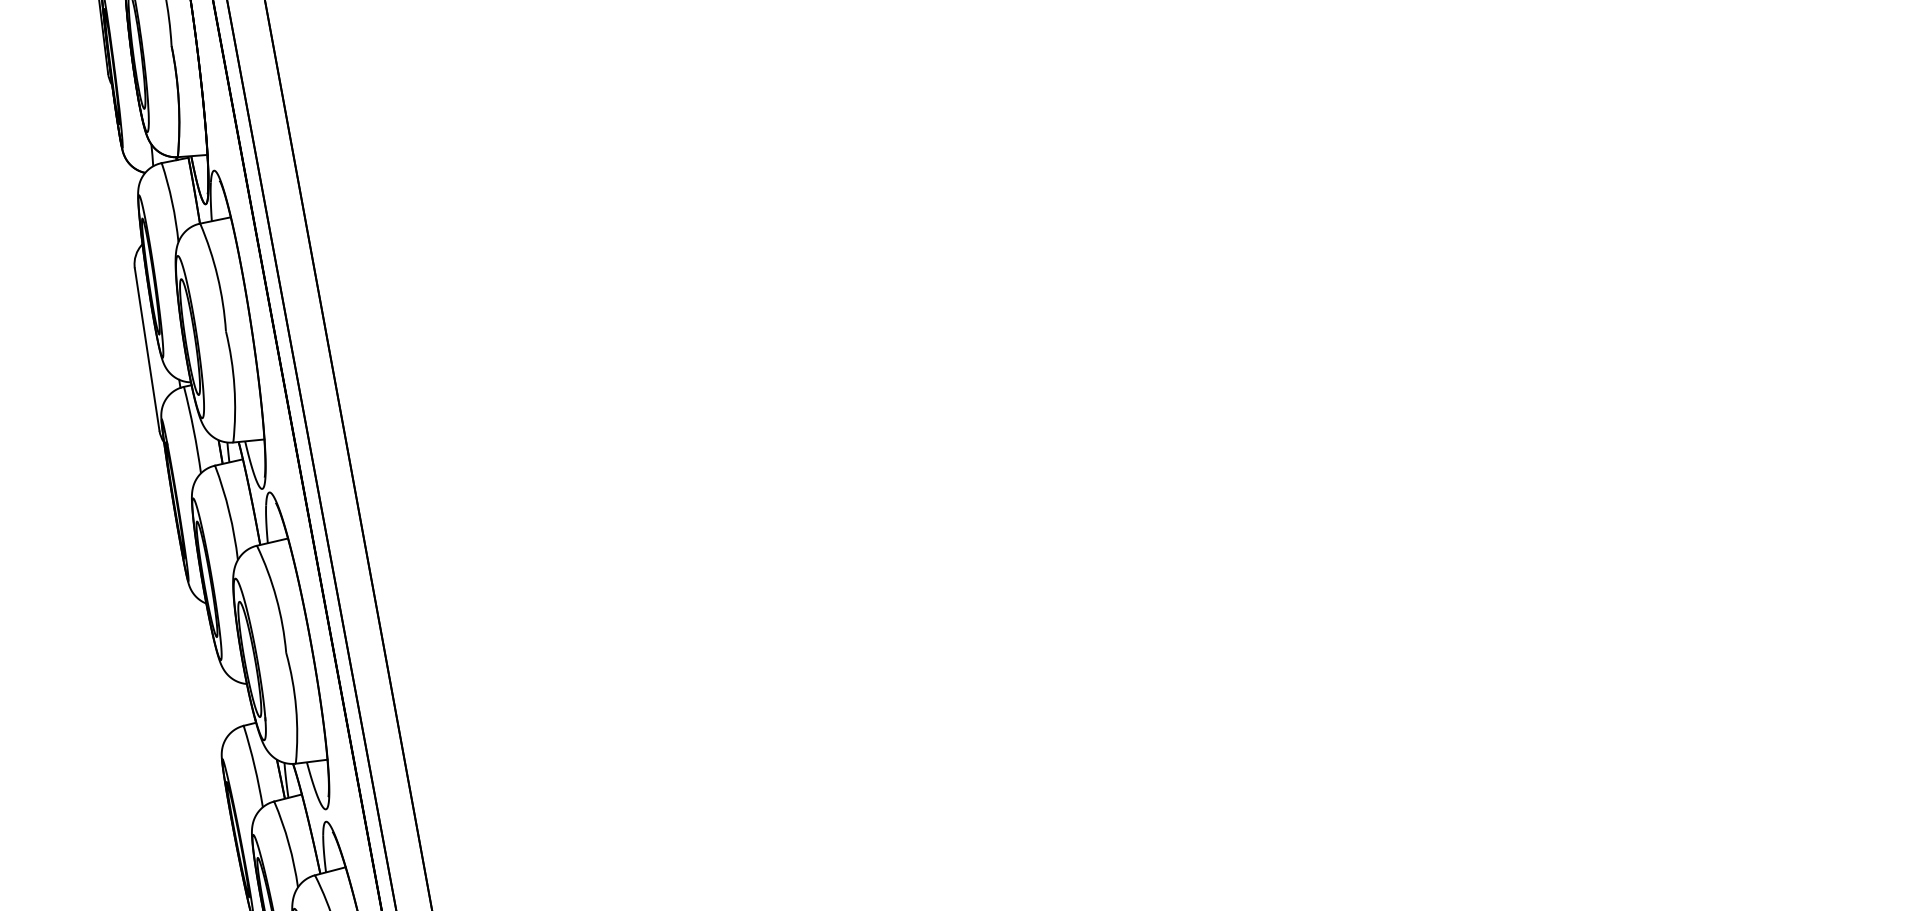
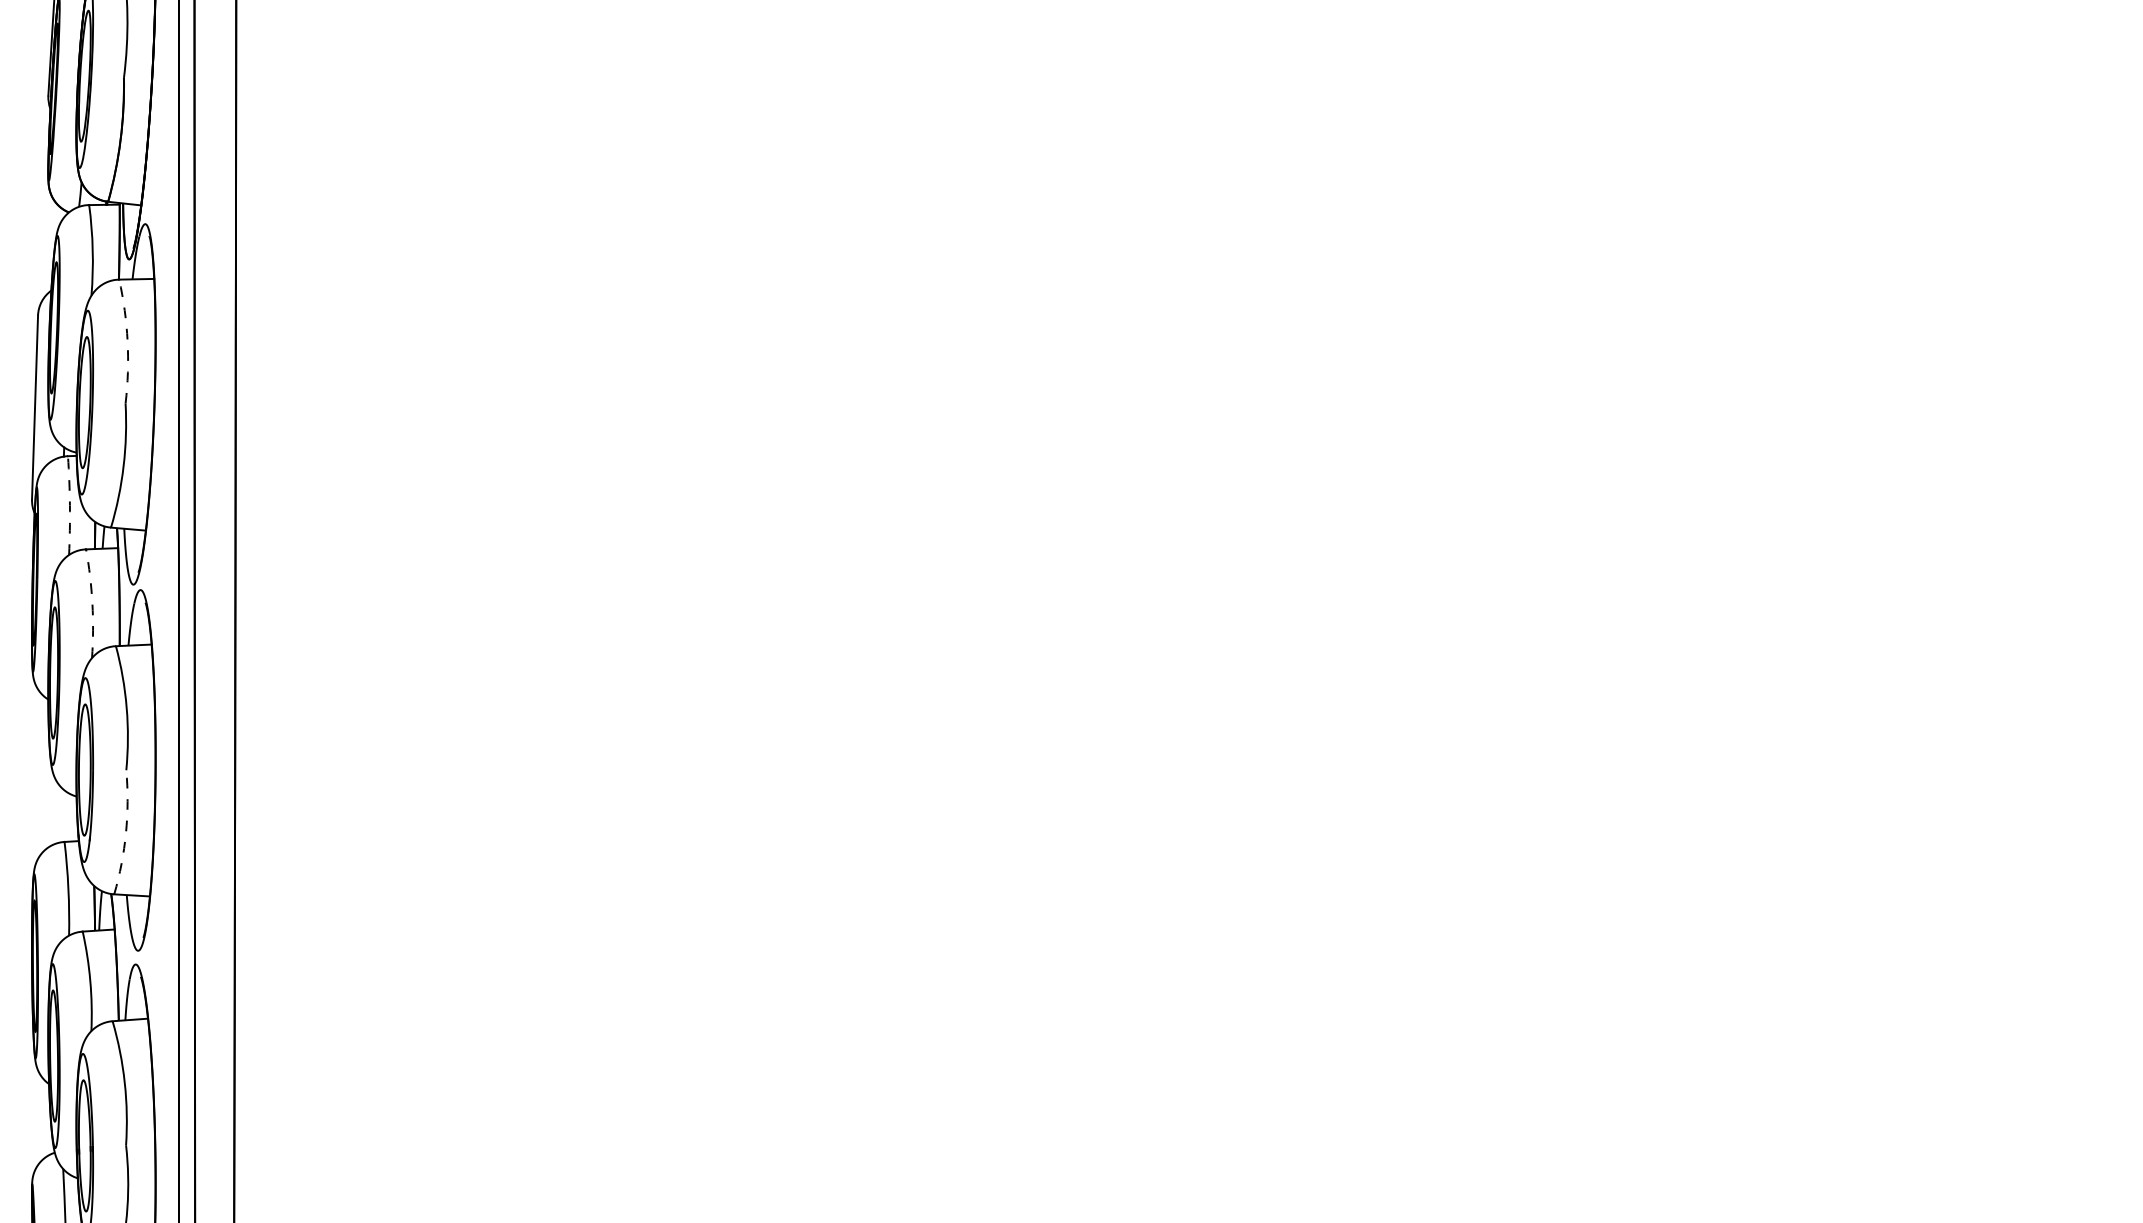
arc: (217, 276) -> (127, 341), solid -> dashed
arc: (193, 429) -> (69, 505), solid -> dashed
arc: (229, 512) -> (92, 603), solid -> dashed
arc: (296, 707) -> (126, 832), solid -> dashed

